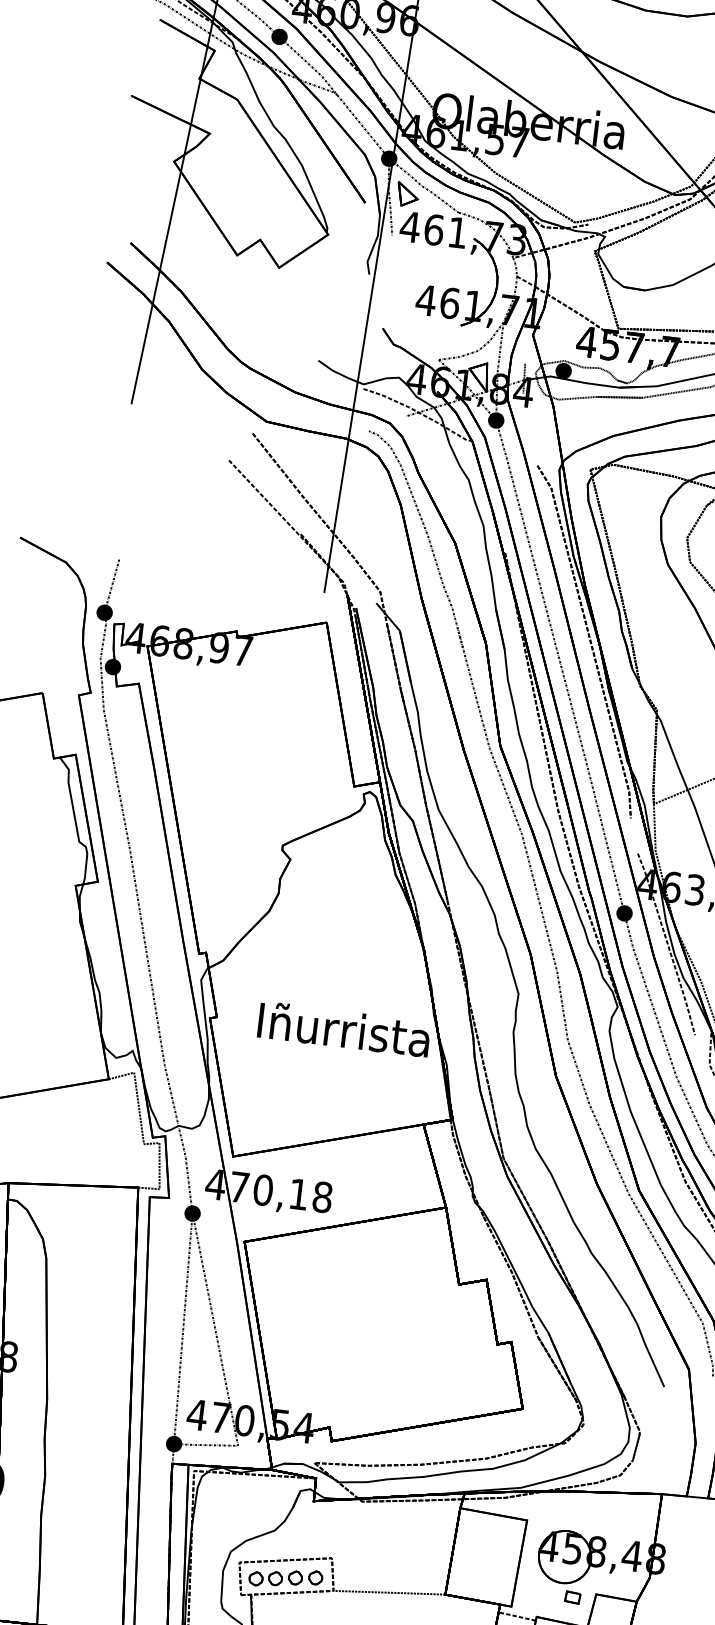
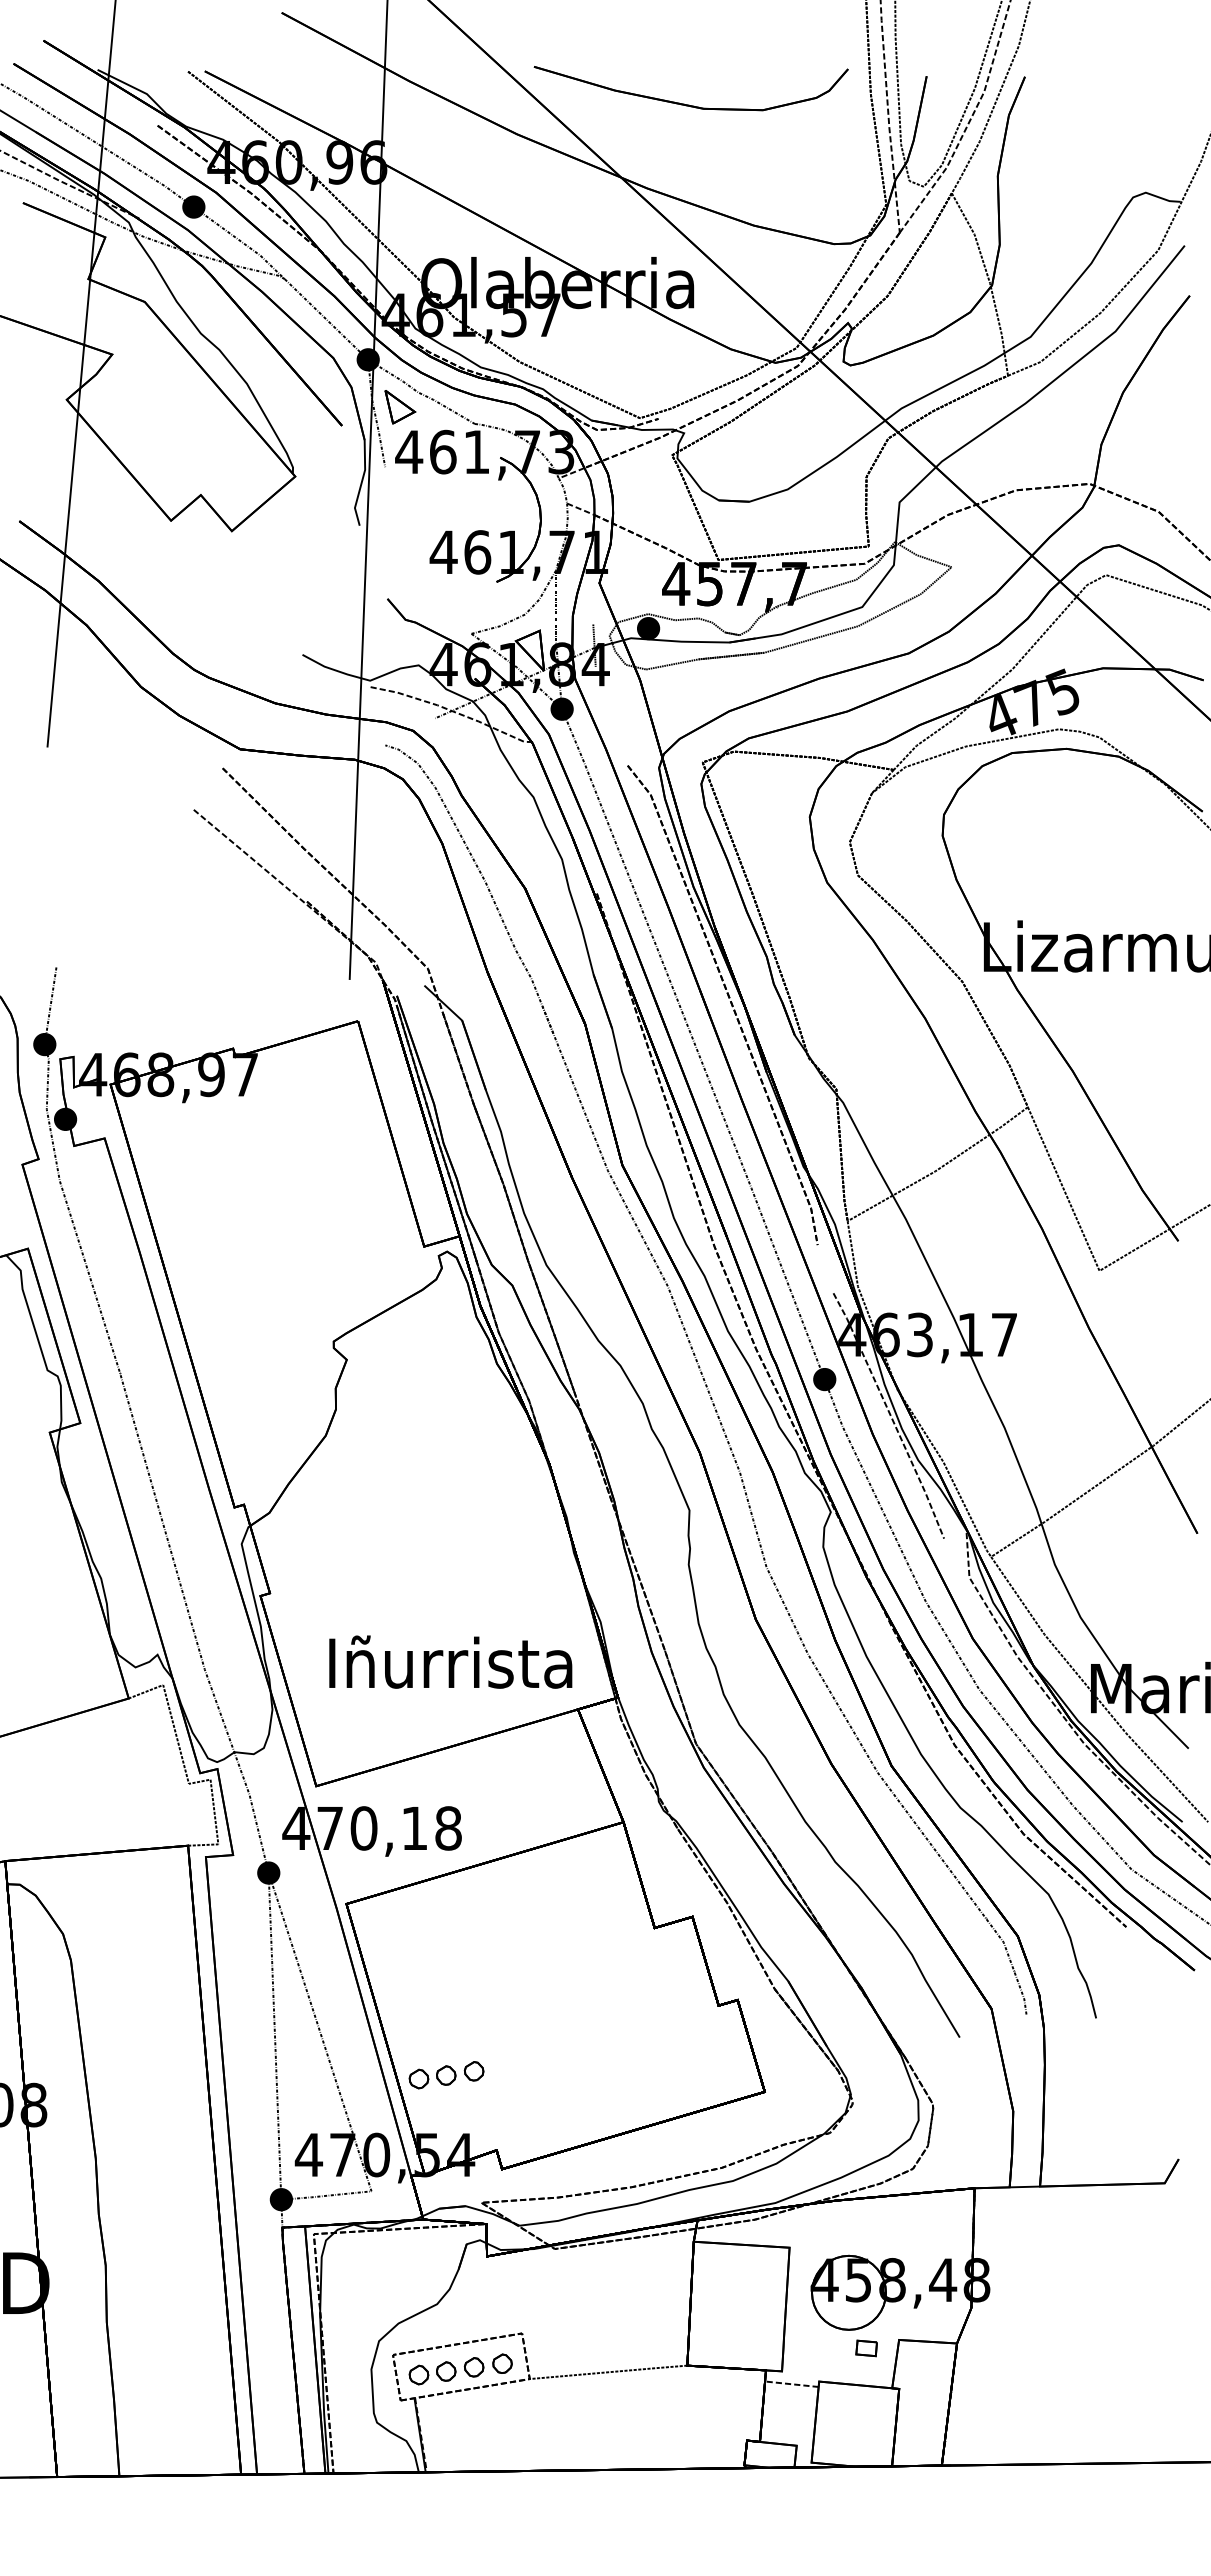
text: (344, 1028) -> (450, 1661), moved
part: (300, 1370) -> (446, 2075), added

